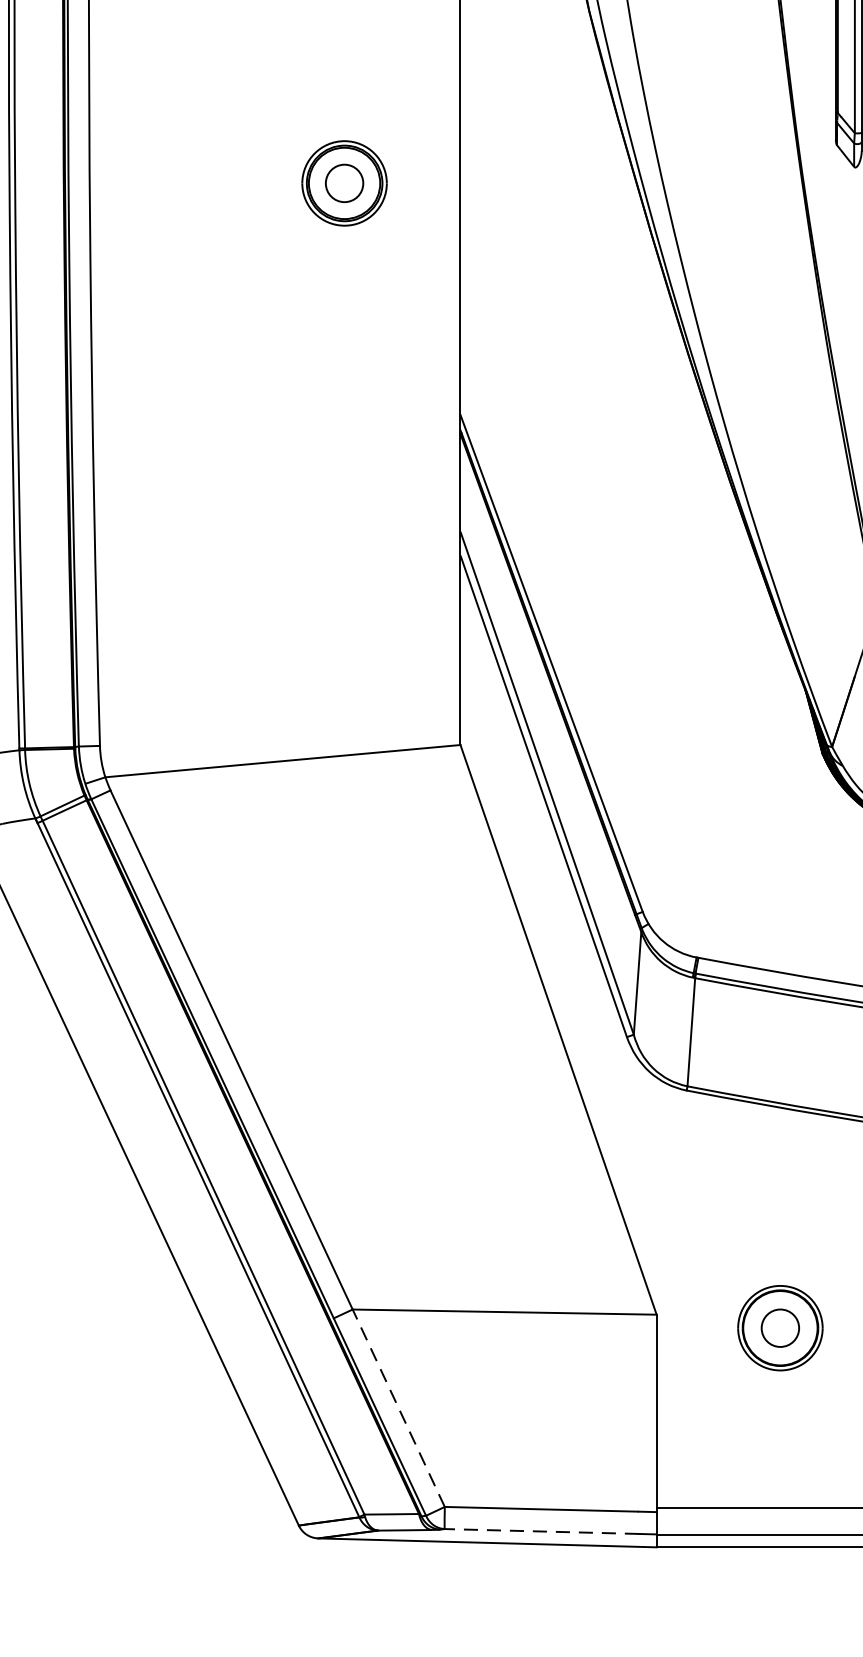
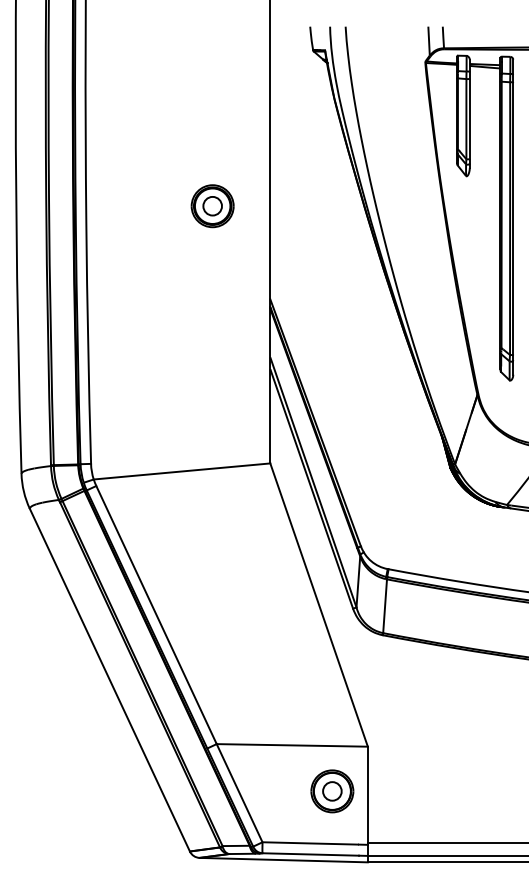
part: (344, 183) -> (212, 206), moved
part: (780, 1328) -> (332, 791), moved
line: (398, 1406) -> (239, 792), dashed -> solid
line: (541, 1531) -> (310, 854), dashed -> solid

